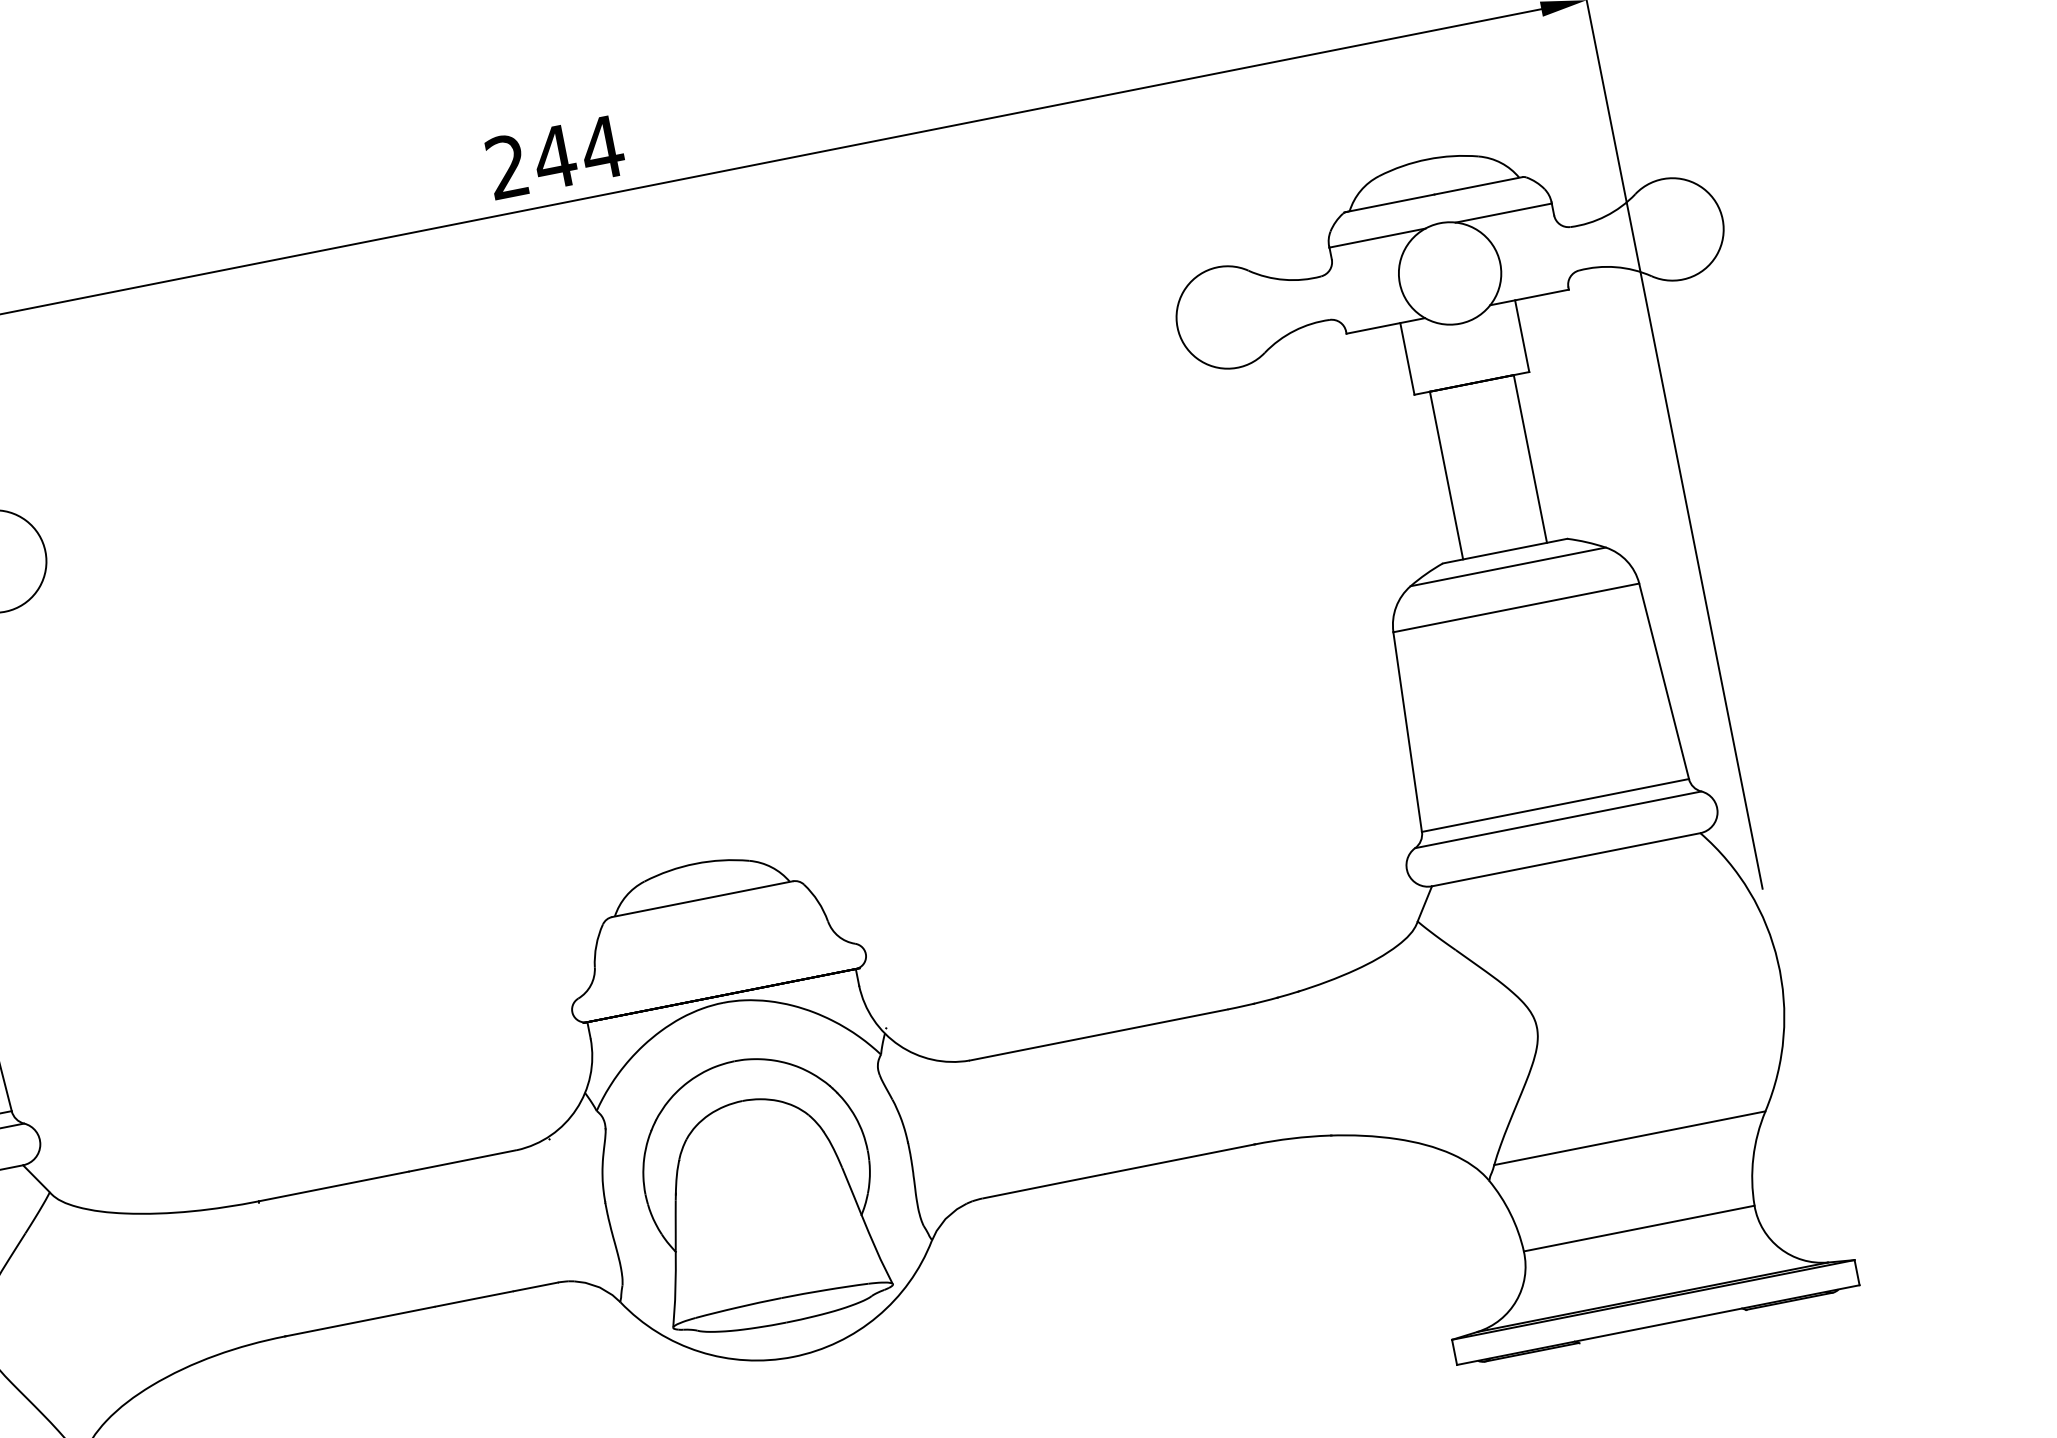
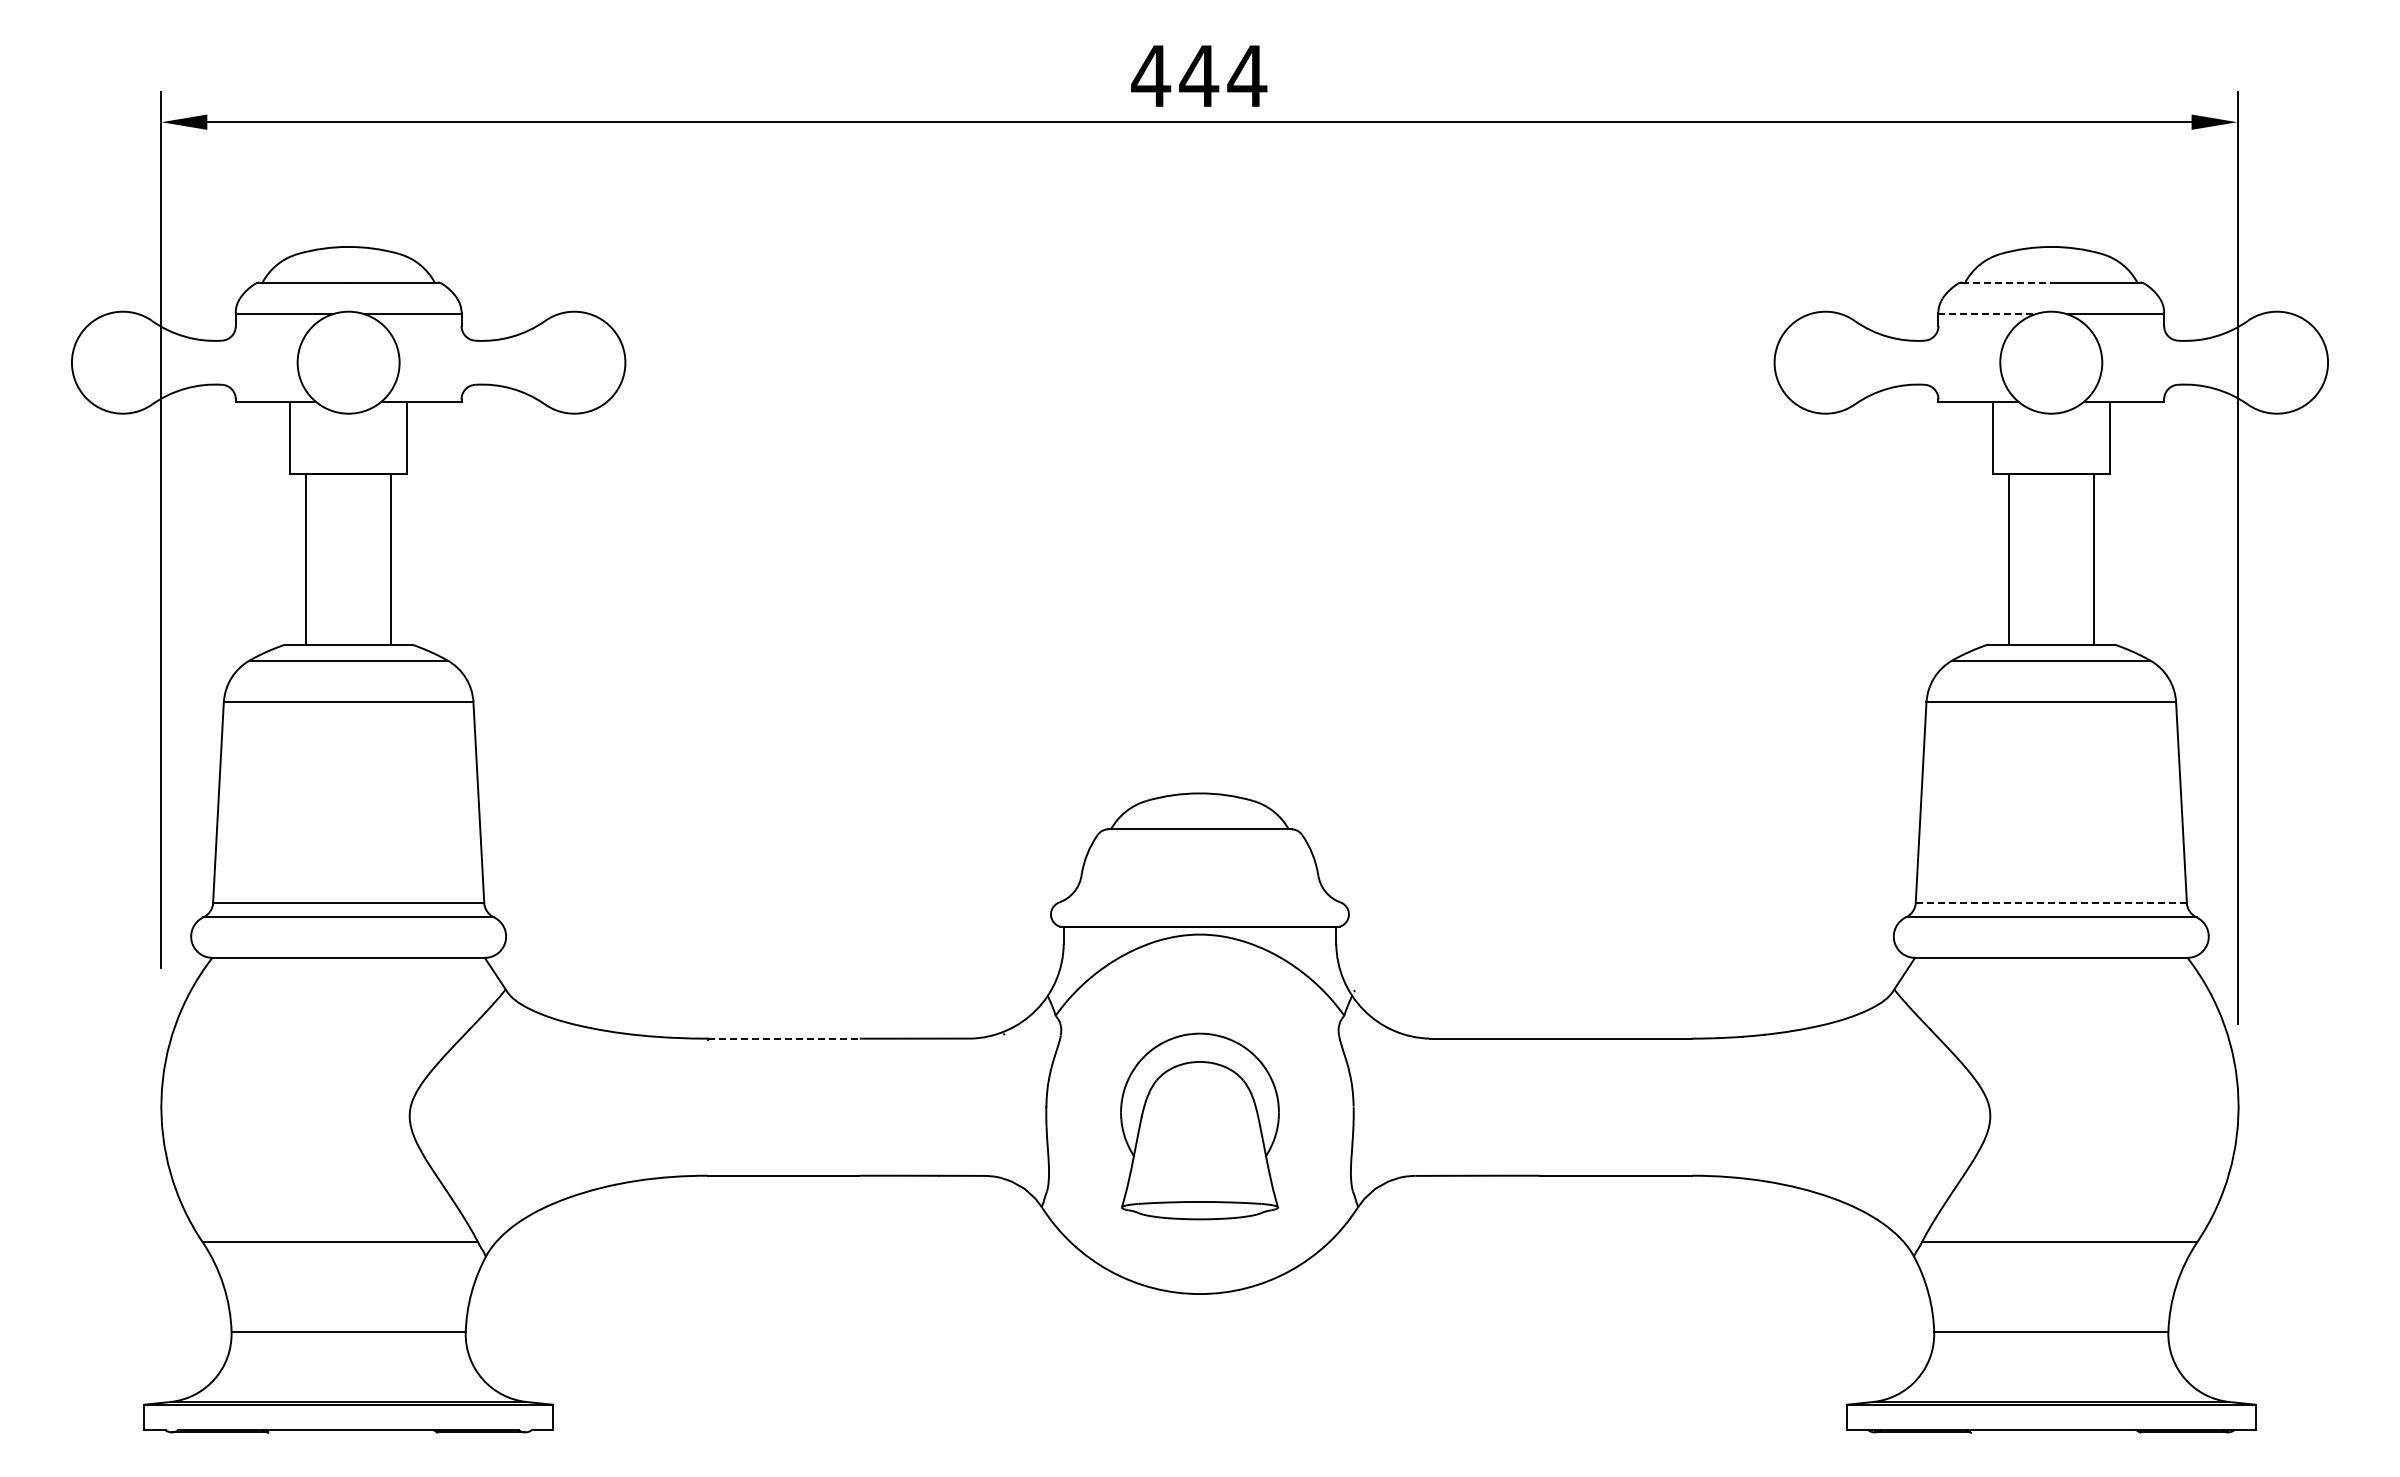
text: (507, 166) -> (1151, 75), 244 -> 444
line: (1390, 203) -> (2006, 282), solid -> dashed
line: (1377, 238) -> (1987, 314), solid -> dashed
line: (1555, 805) -> (2051, 902), solid -> dashed
line: (334, 1186) -> (784, 1038), solid -> dashed
part: (759, 1192) -> (1199, 1126), size x0.7

